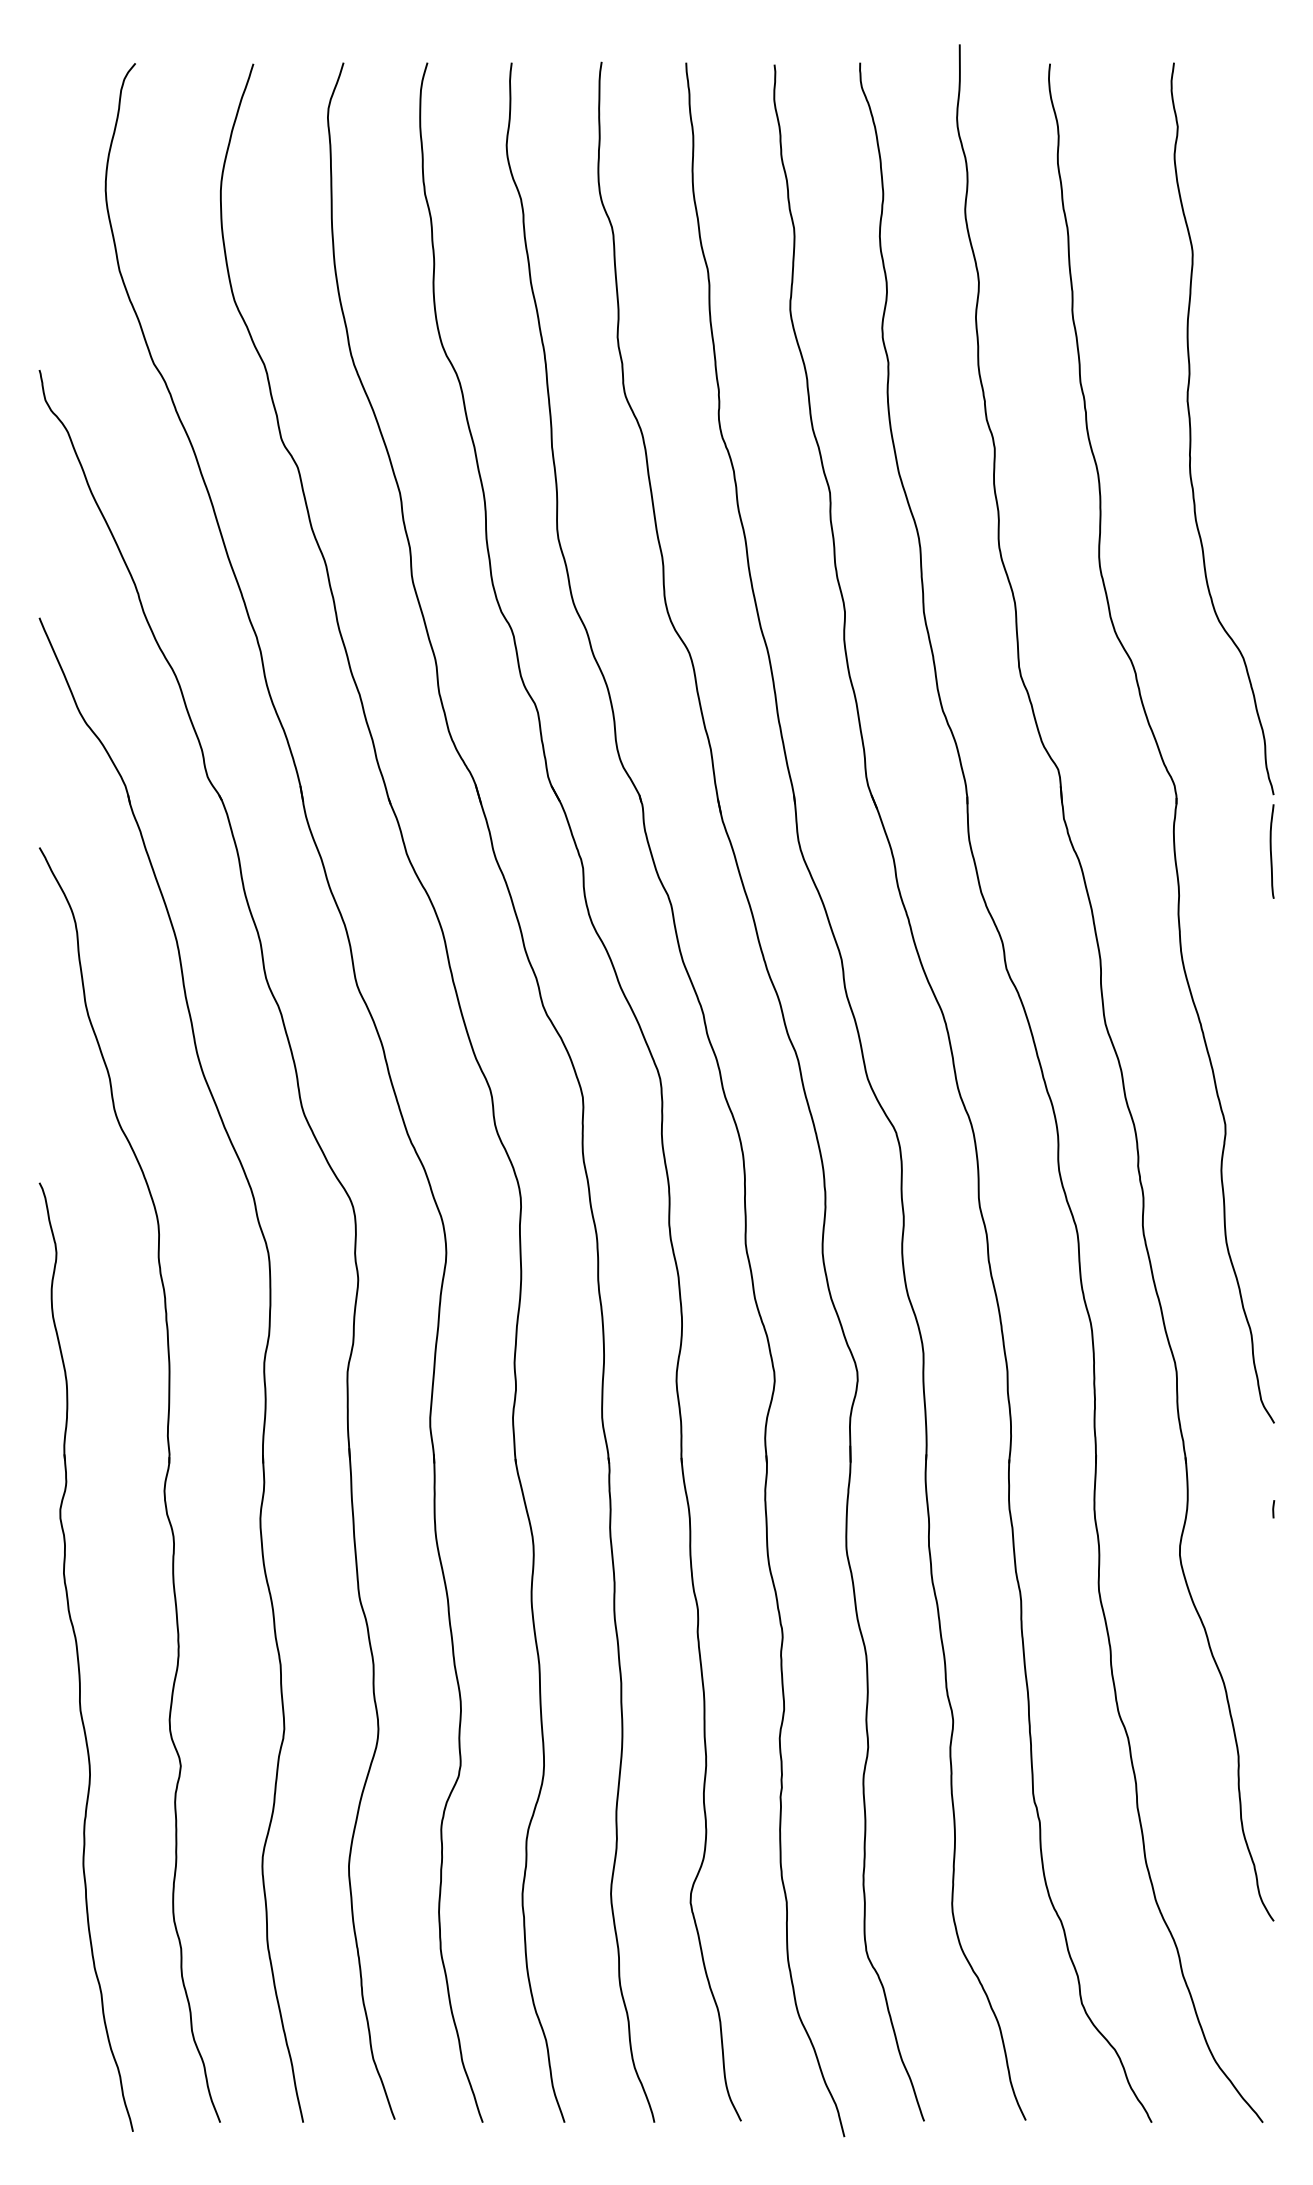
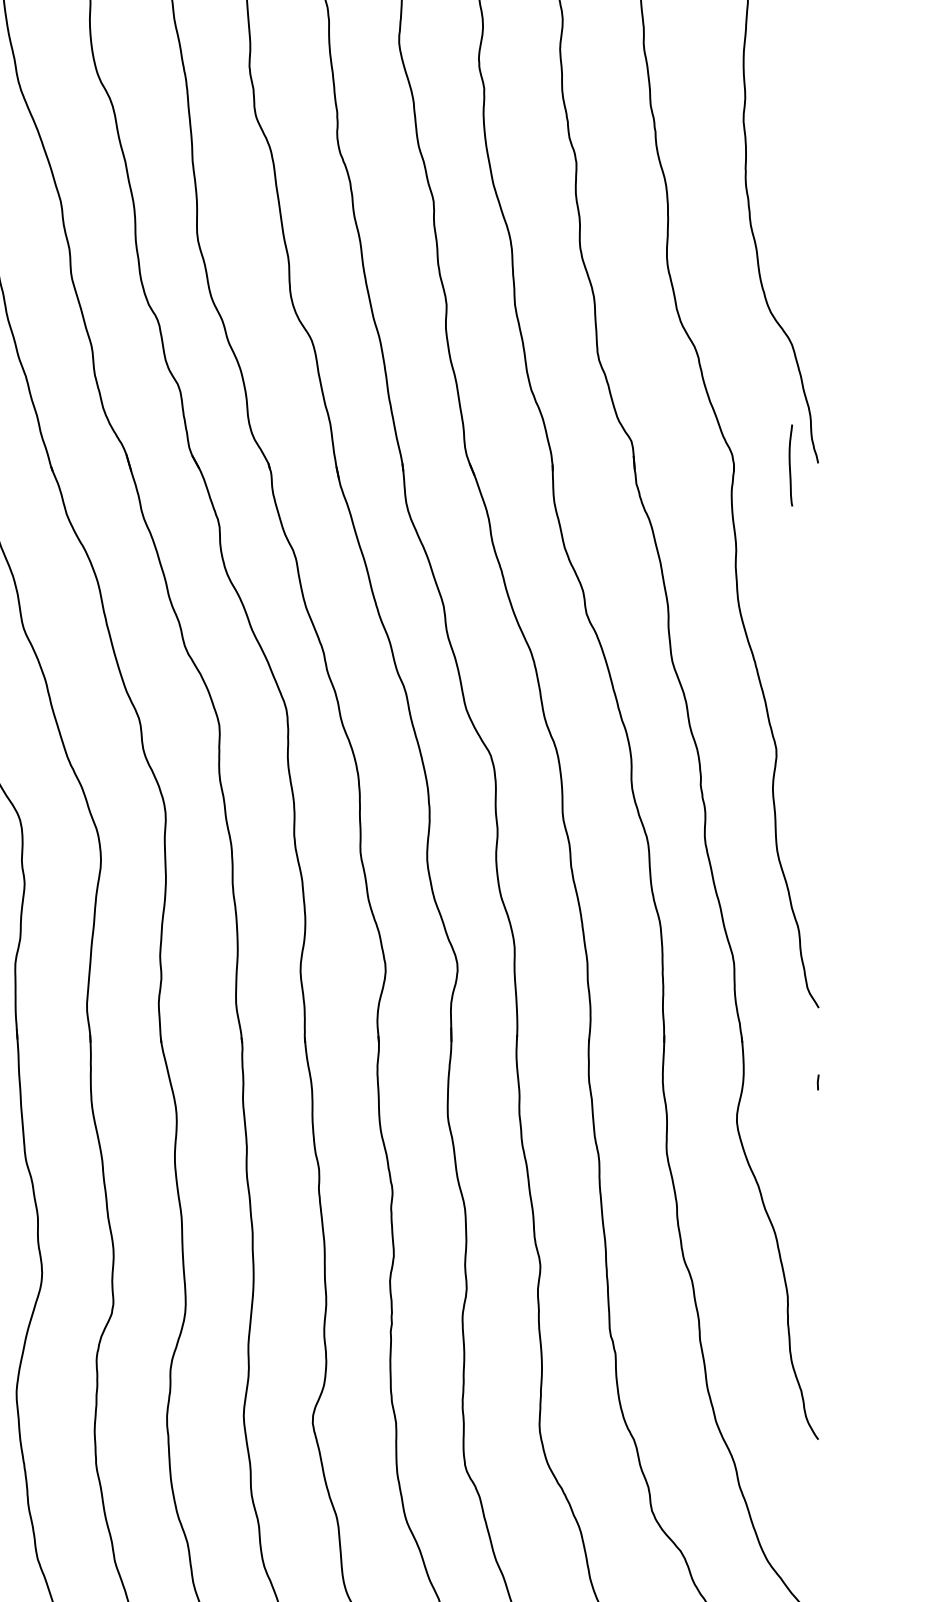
curve: (1271, 851) -> (790, 465), moved

